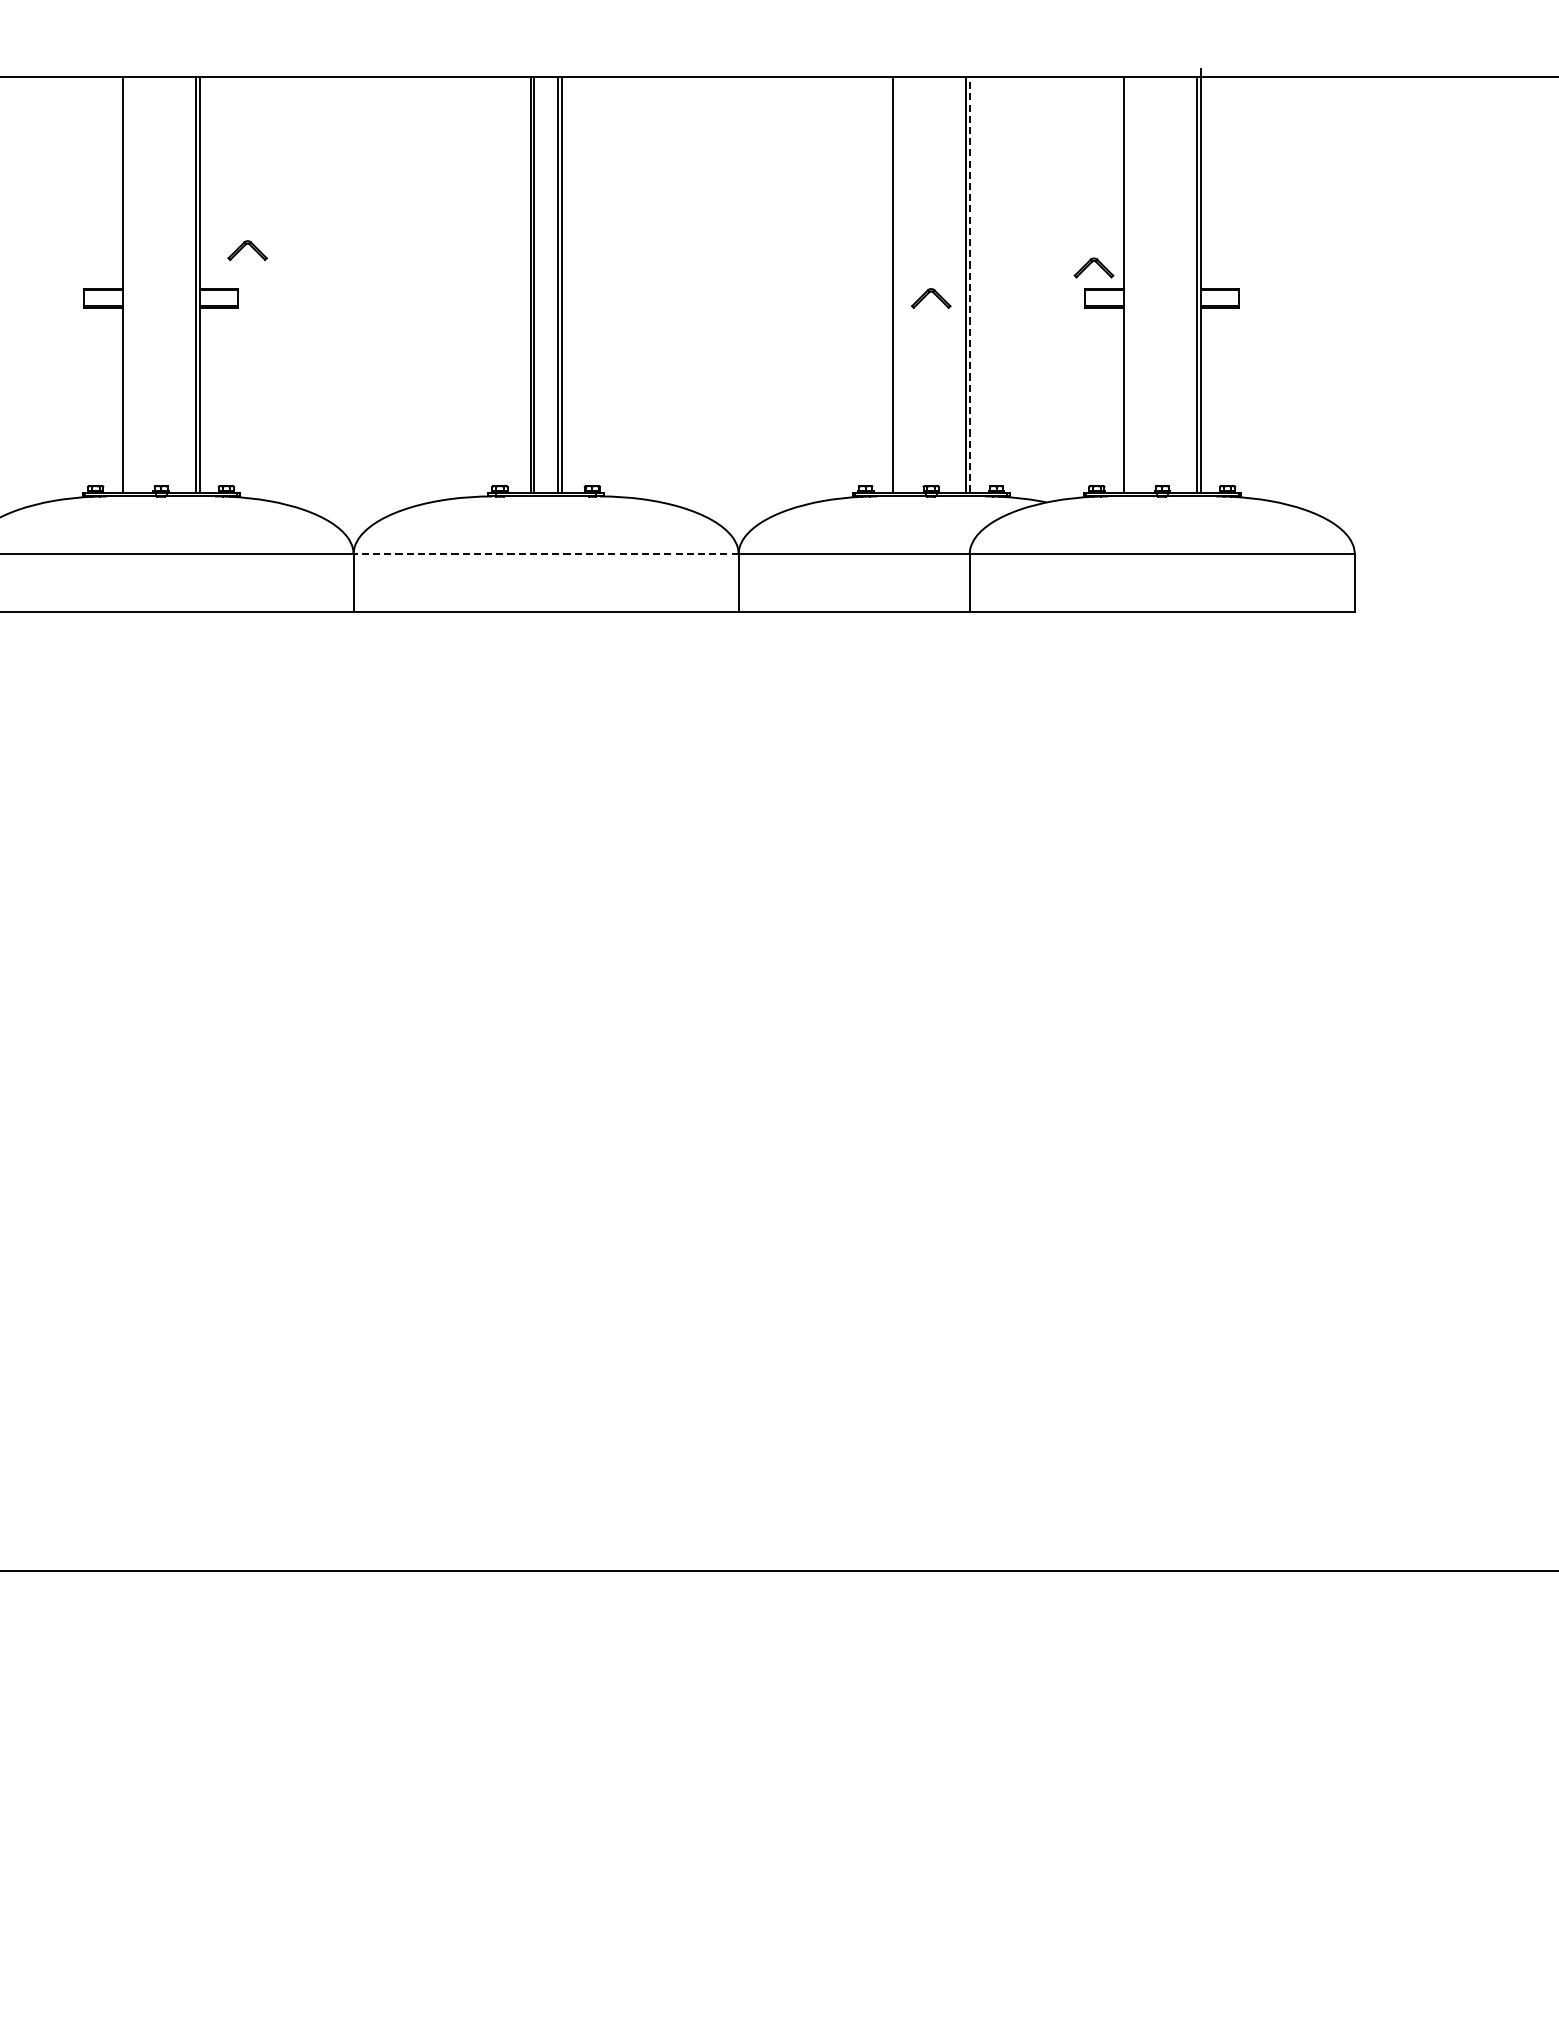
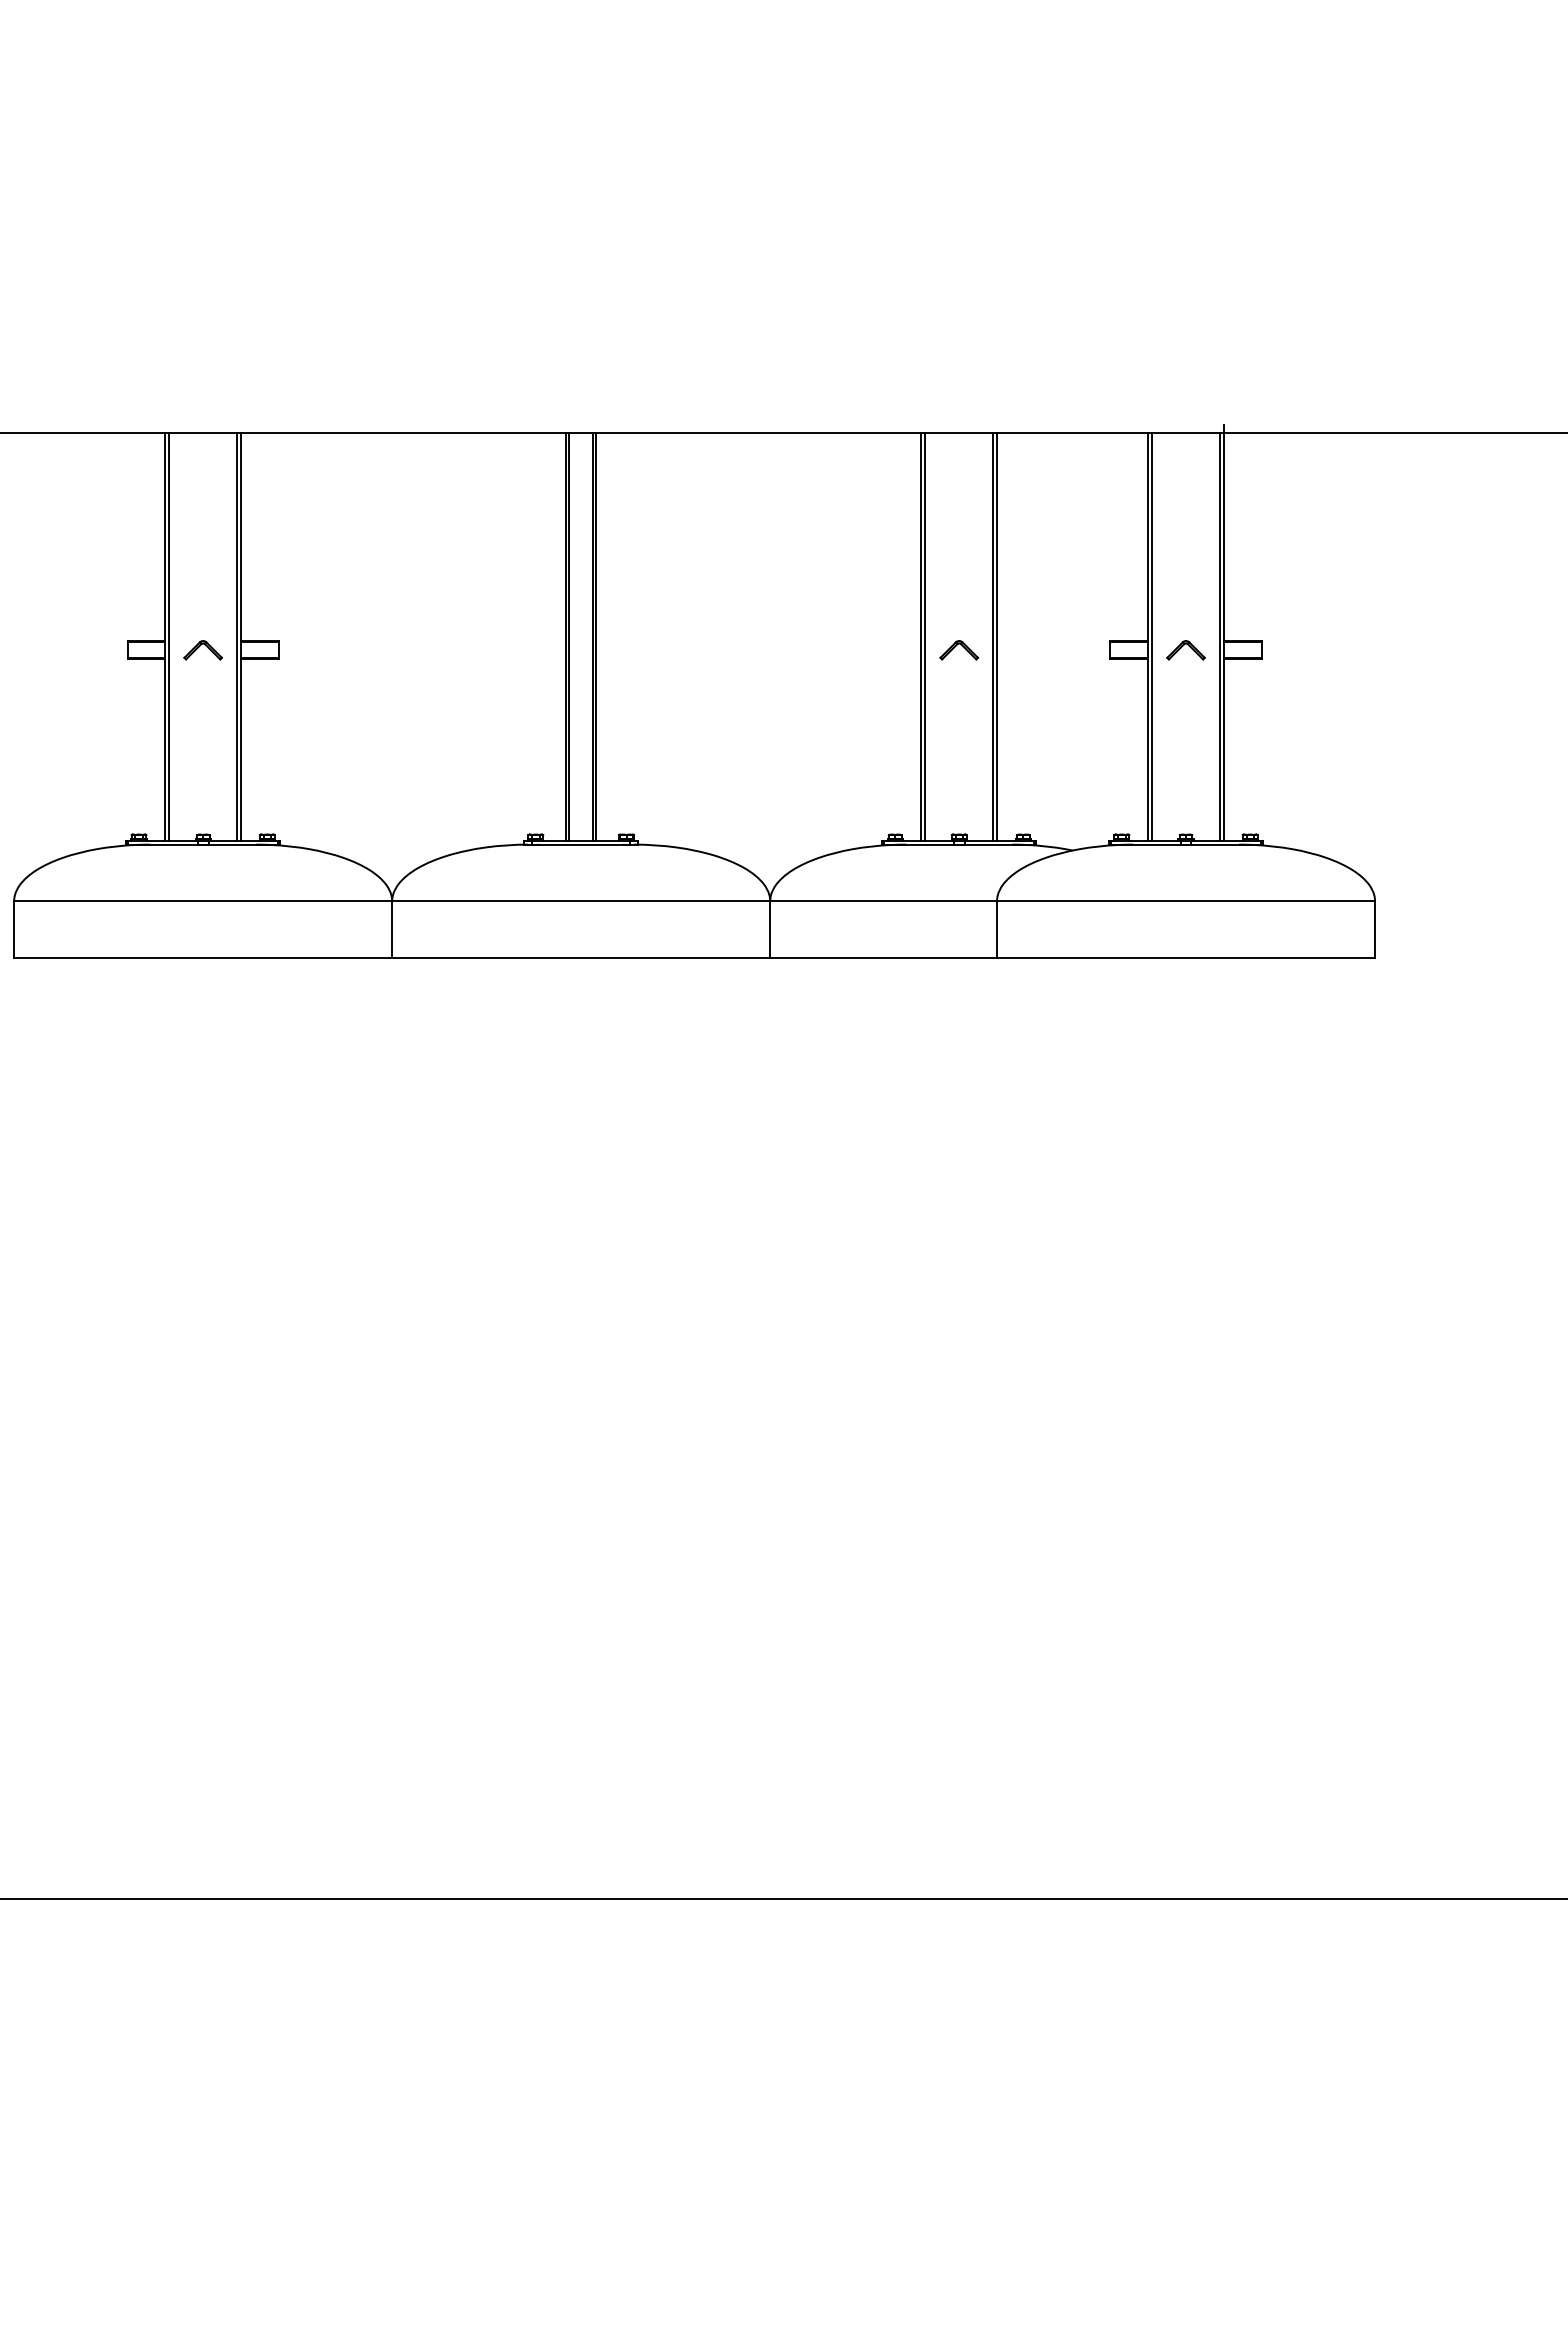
part: (246, 250) -> (202, 650), moved
part: (1093, 268) -> (1185, 650), moved
line: (126, 284) -> (169, 636), added
line: (896, 284) -> (925, 636), added
line: (970, 284) -> (997, 636), dashed -> solid
line: (1128, 284) -> (1152, 636), added
line: (545, 554) -> (580, 901), dashed -> solid

